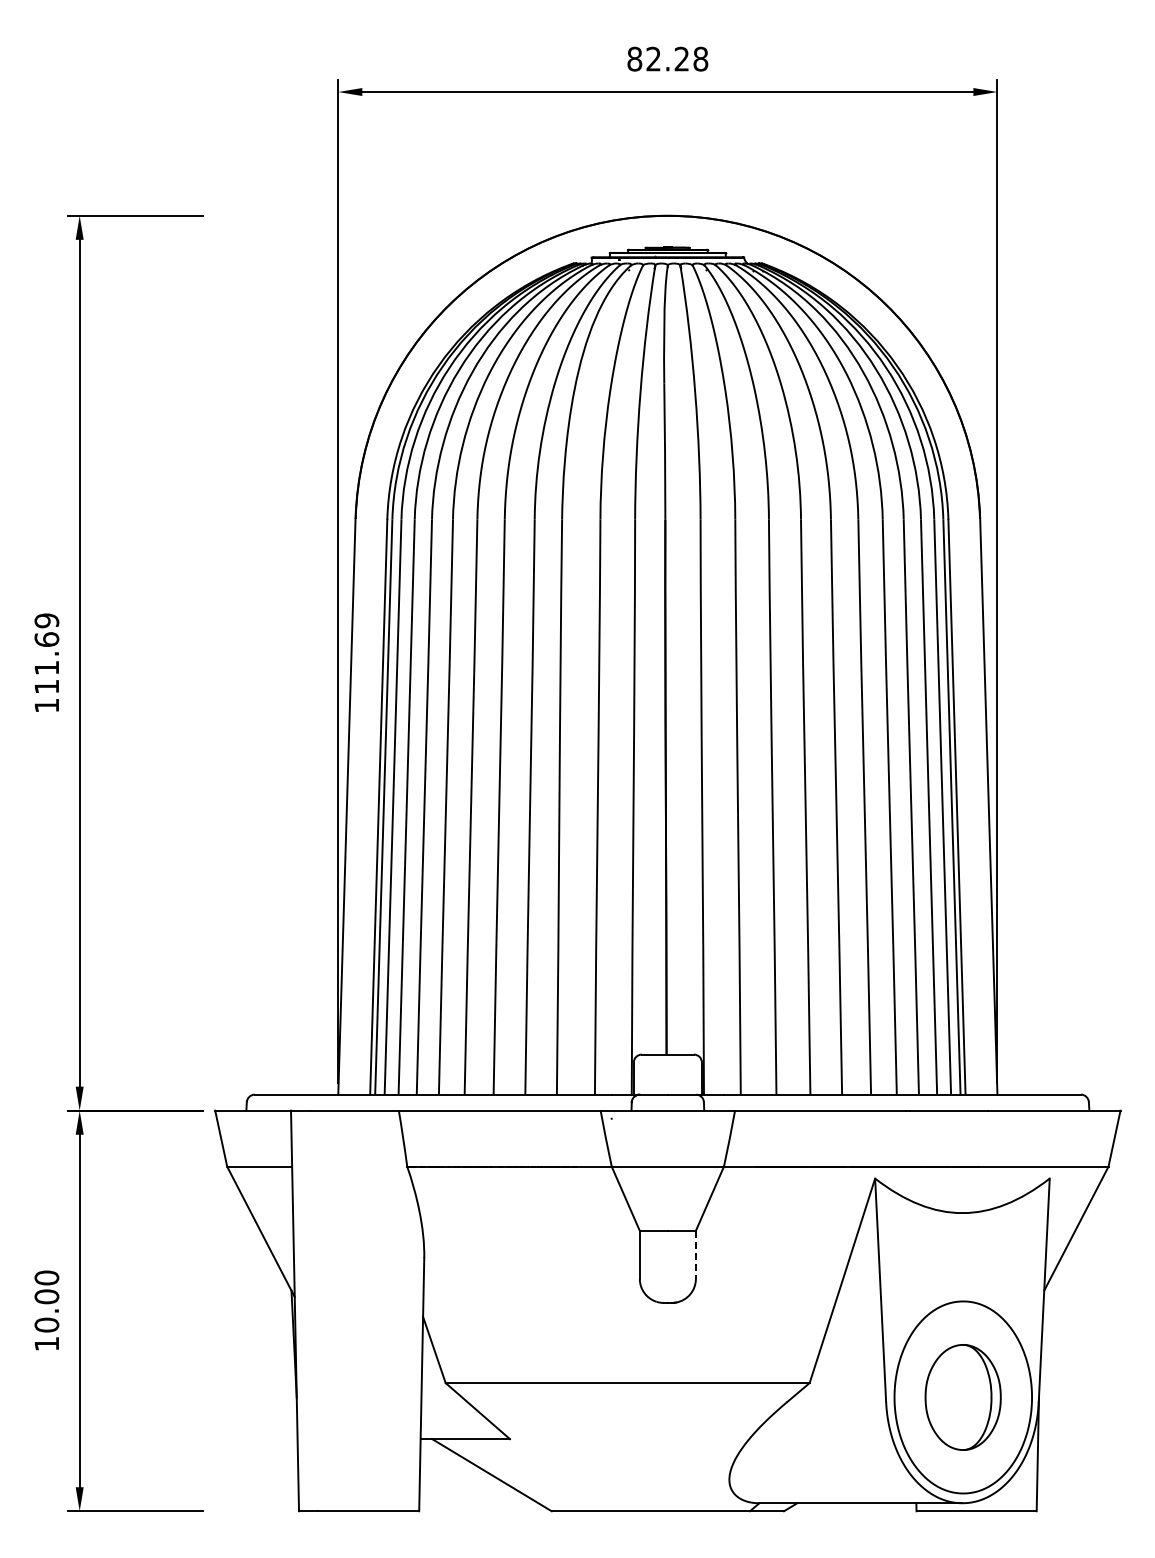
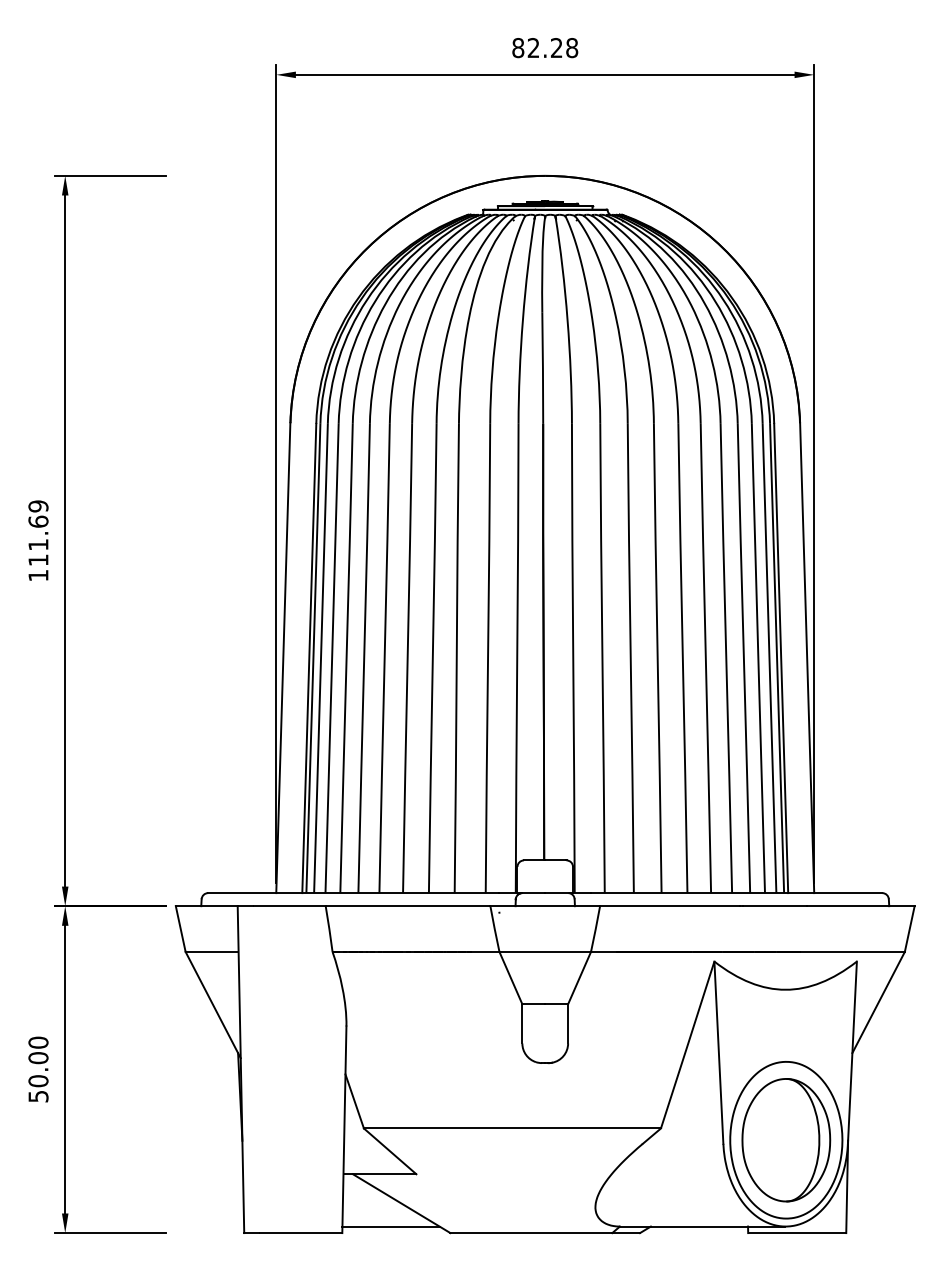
line: (695, 1255) -> (567, 1024), dashed -> solid
text: (47, 1344) -> (38, 1097), 10.00 -> 50.00
part: (962, 1397) -> (785, 1140), size x1.43
line: (478, 1503) -> (390, 1226), added

